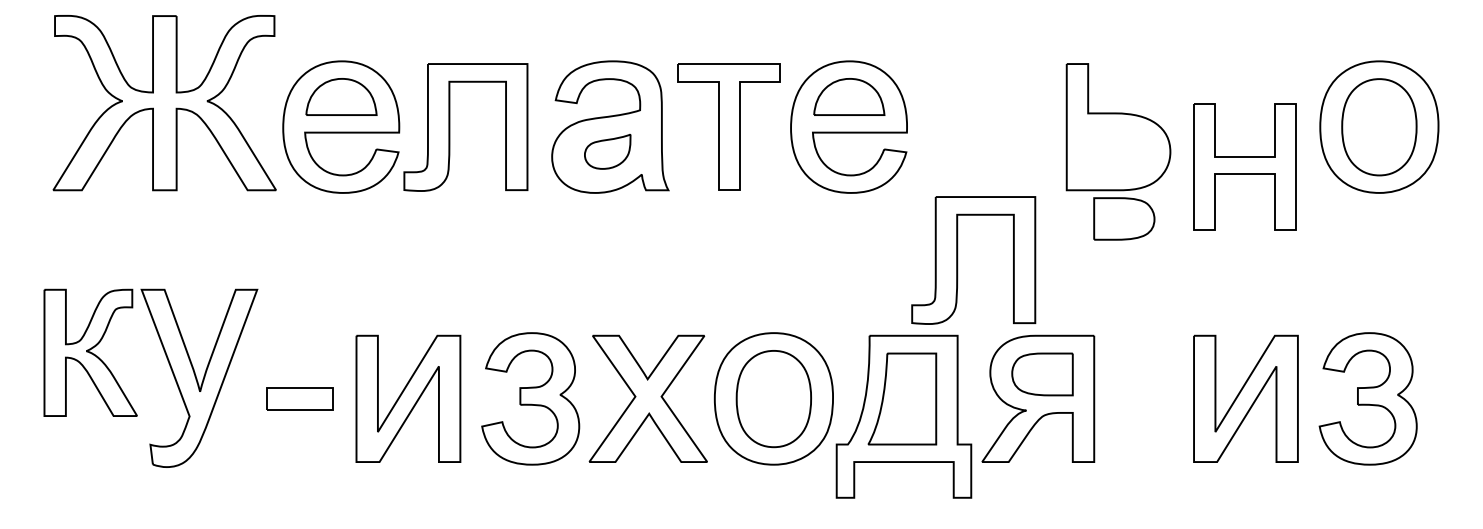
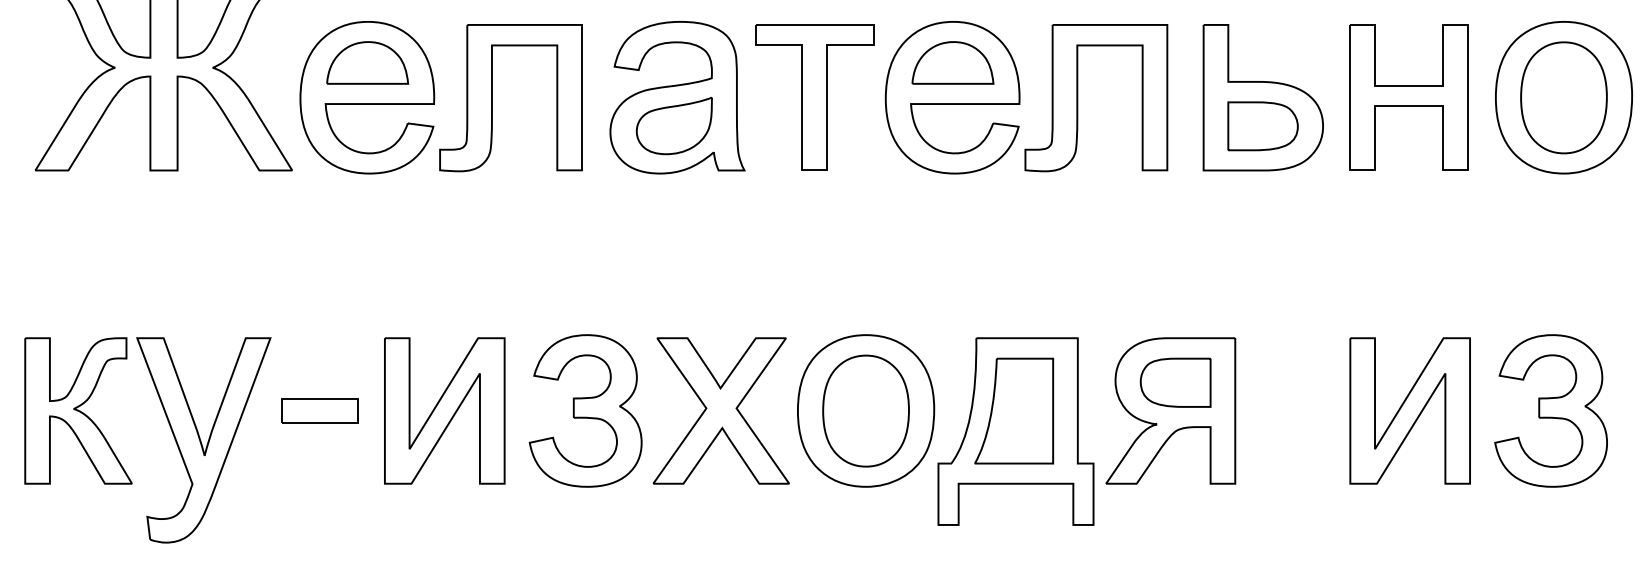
part: (607, 151) -> (674, 125), size x1.43
part: (1244, 166) -> (1408, 96), moved
part: (1124, 218) -> (1263, 125), moved
part: (958, 260) -> (1078, 98), moved
part: (170, 369) -> (170, 430), moved

